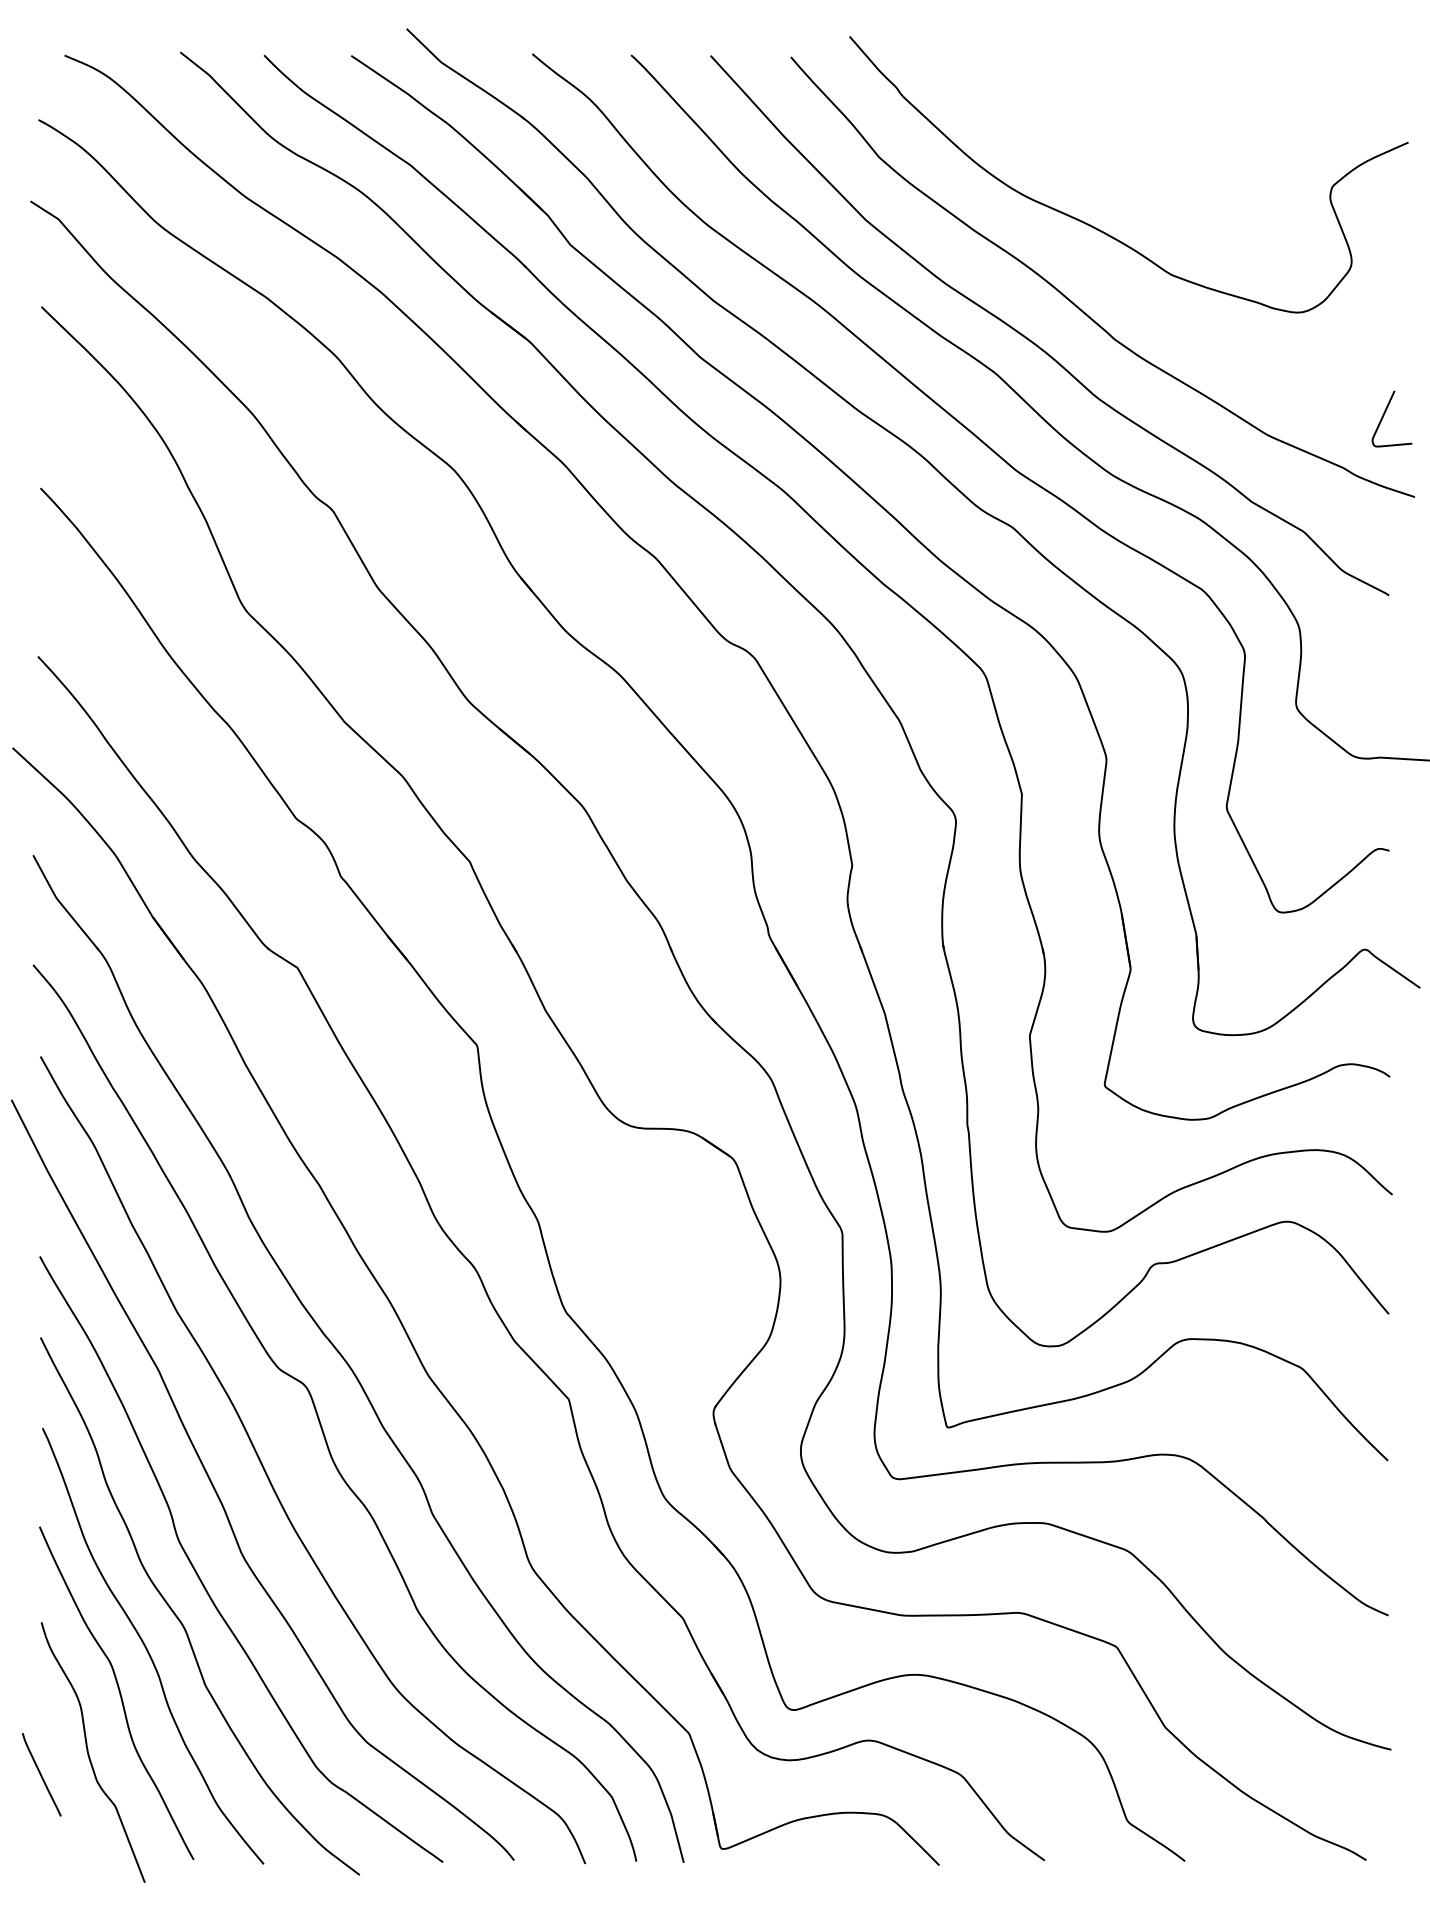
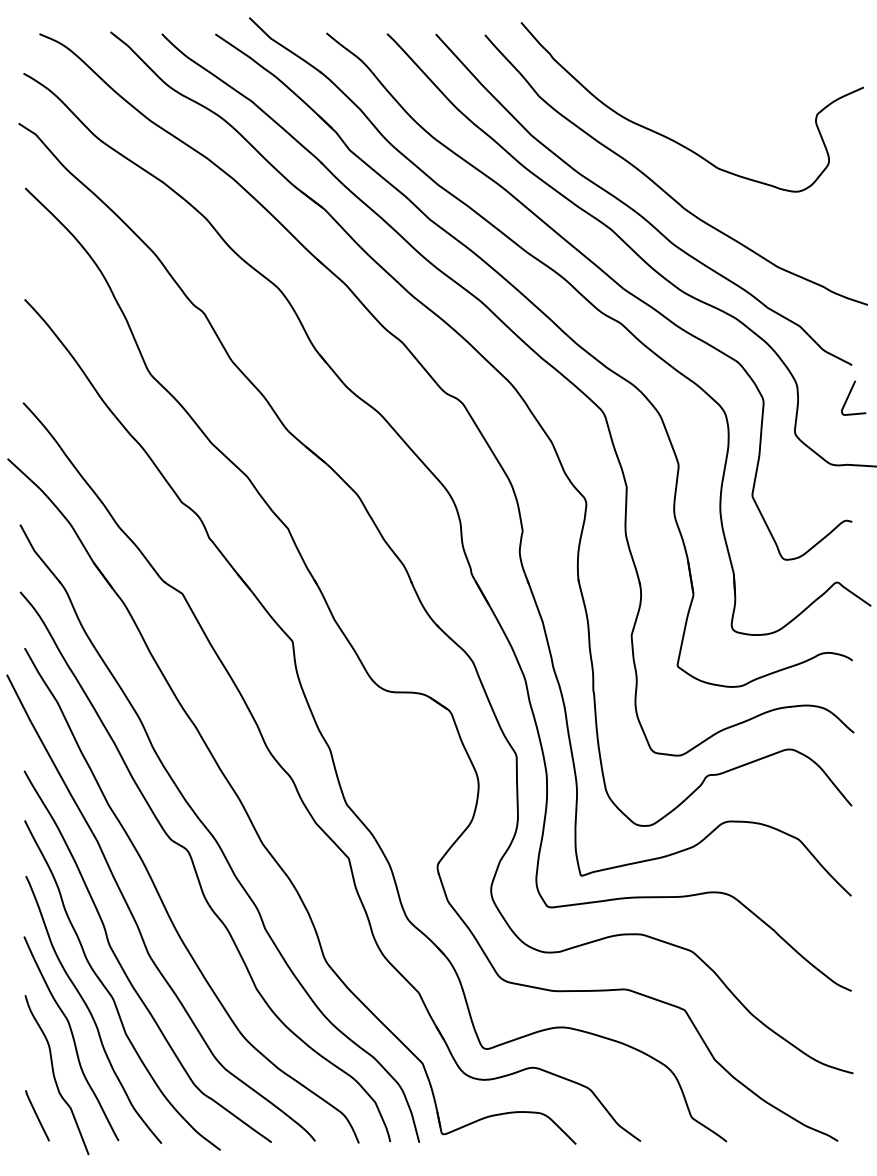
curve: (1384, 416) -> (849, 396), moved
line: (41, 1774) -> (37, 1115), moved

